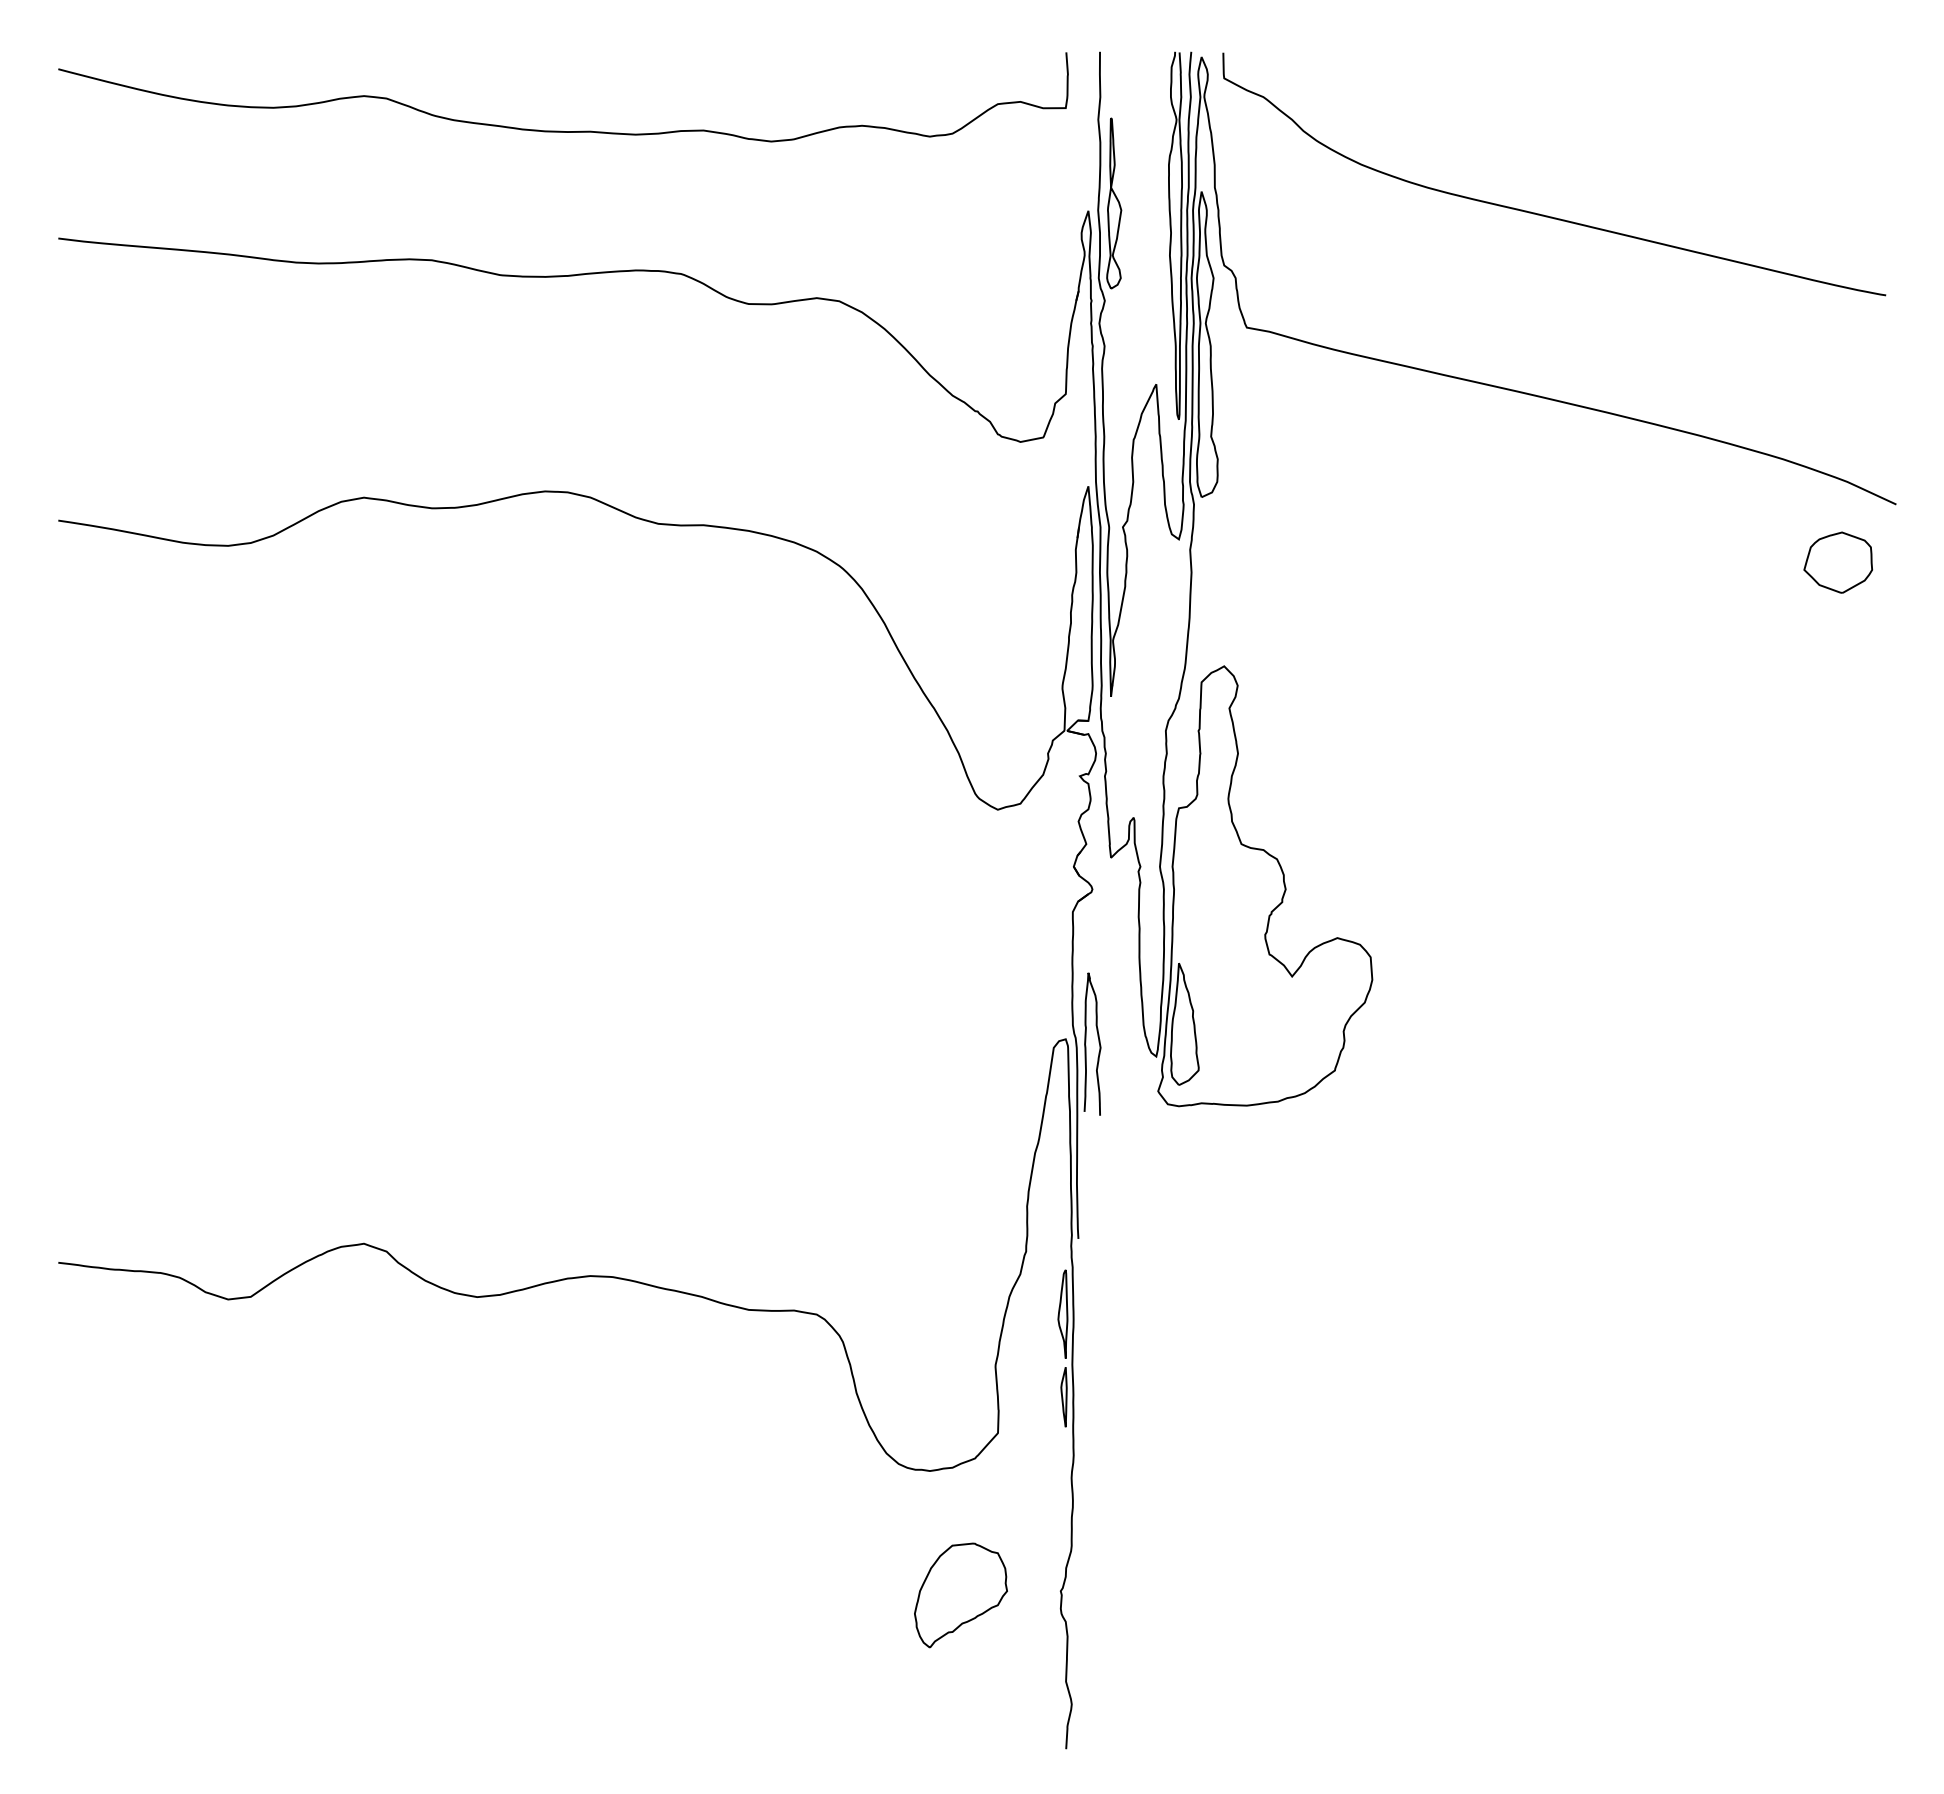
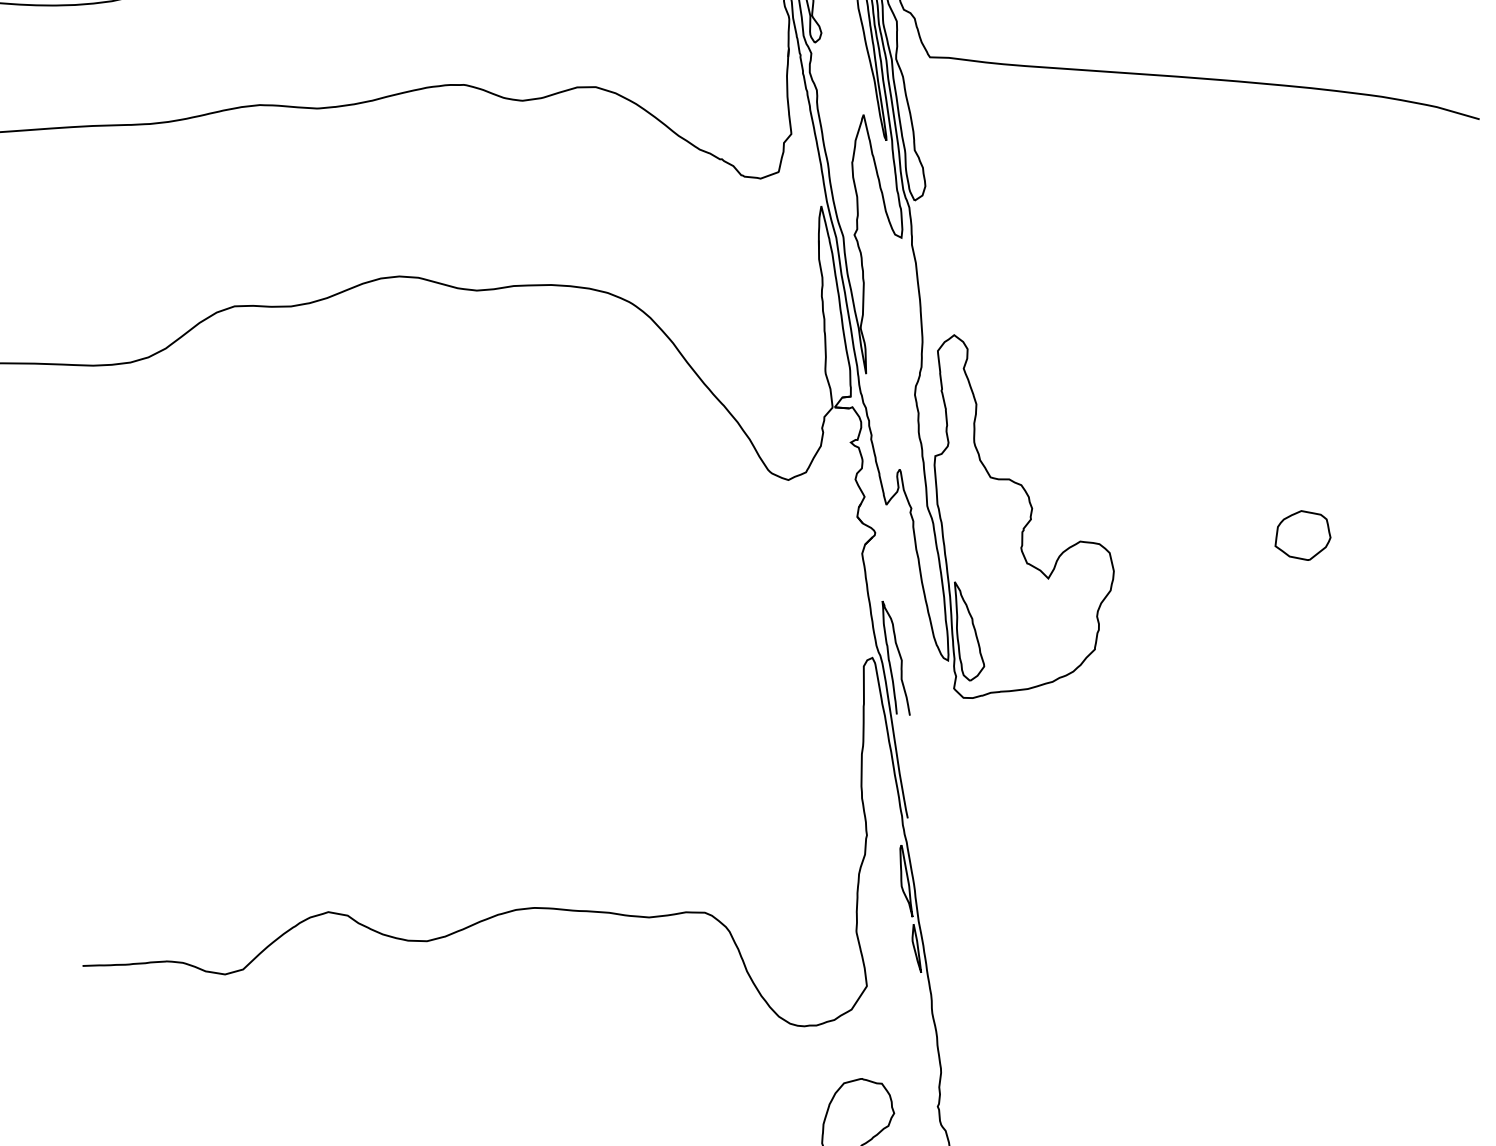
part: (1838, 562) -> (1302, 535), moved

